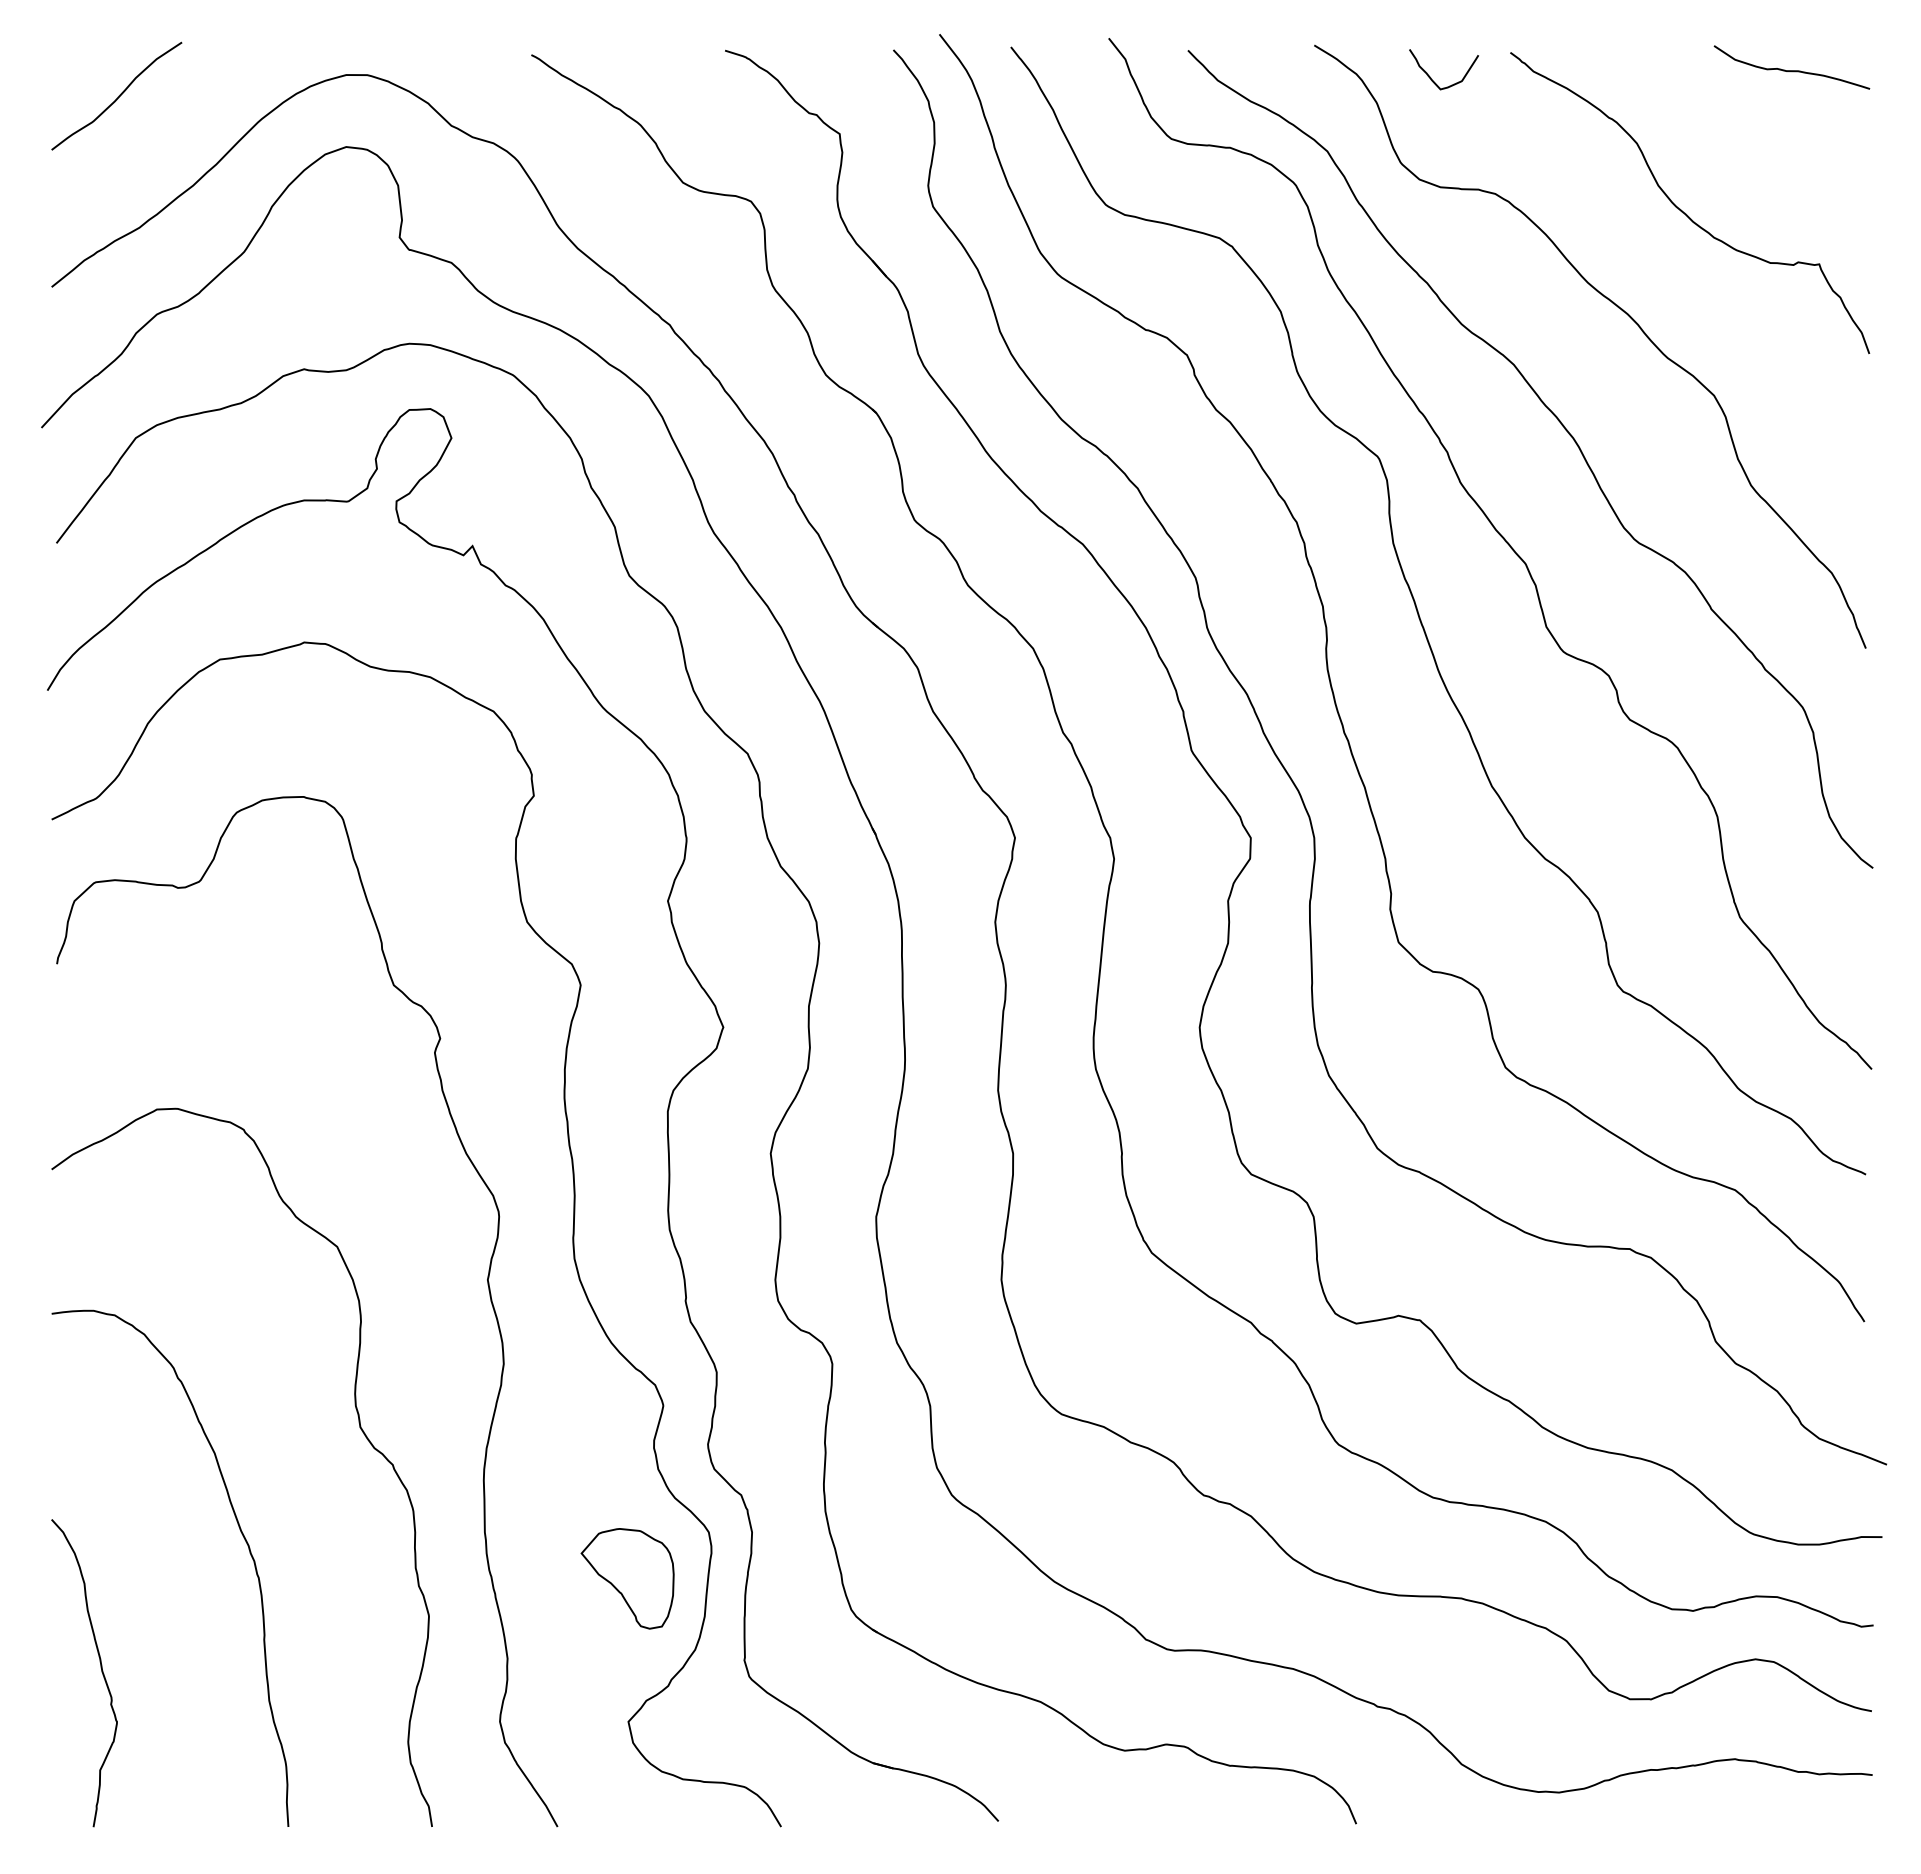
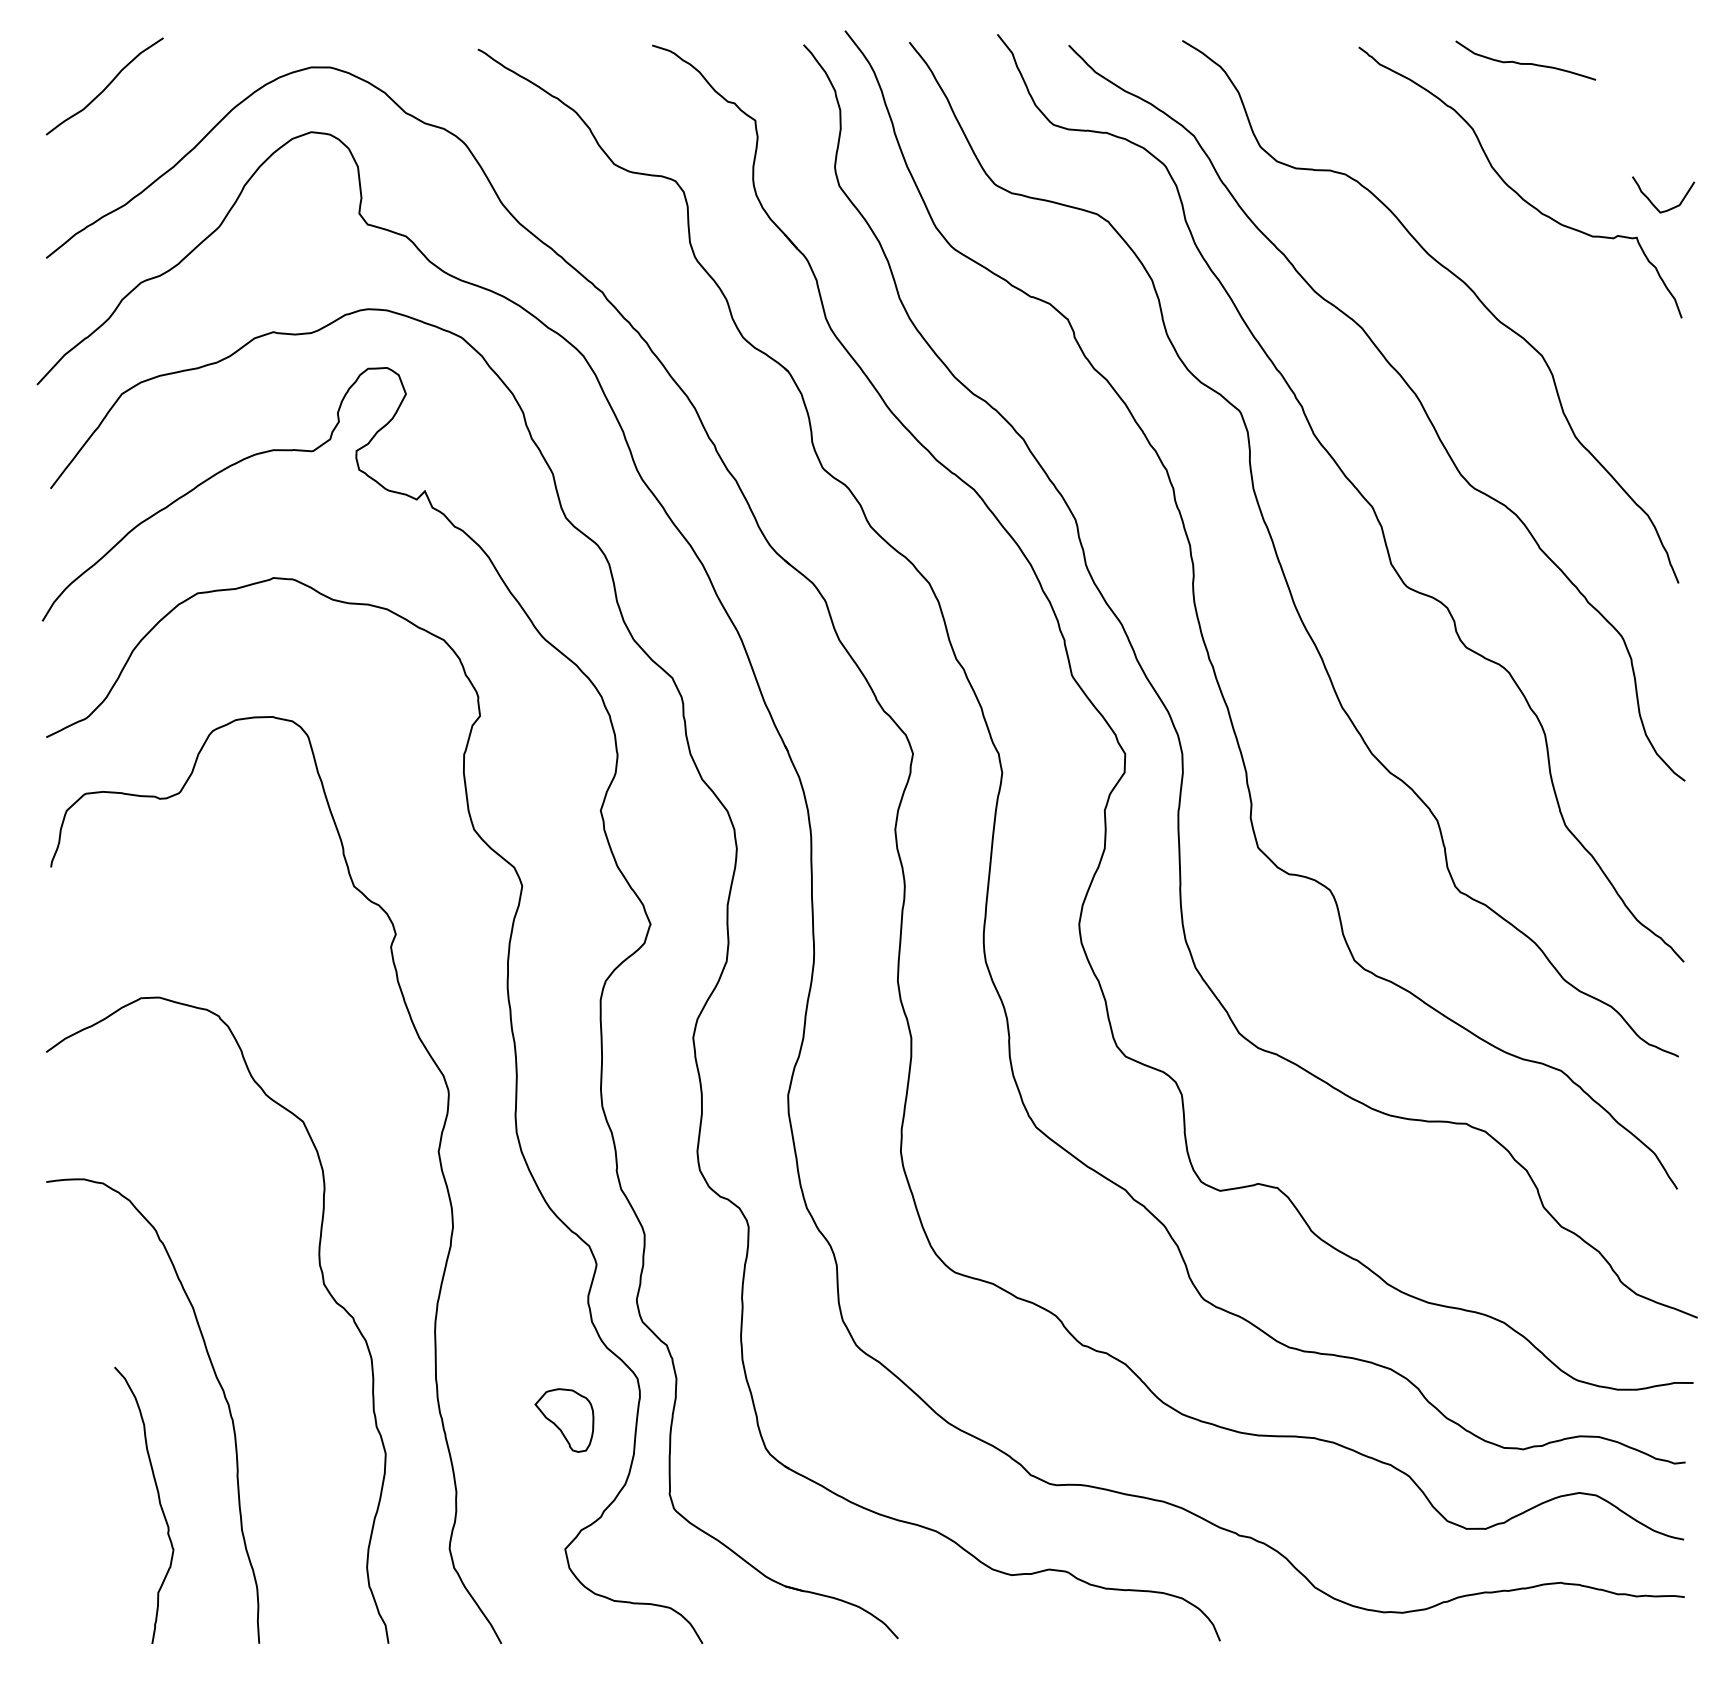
curve: (1791, 70) -> (1525, 63), moved
curve: (1431, 77) -> (1652, 201), moved
part: (627, 1578) -> (564, 1420), size x0.7
curve: (100, 1668) -> (158, 1501), moved

